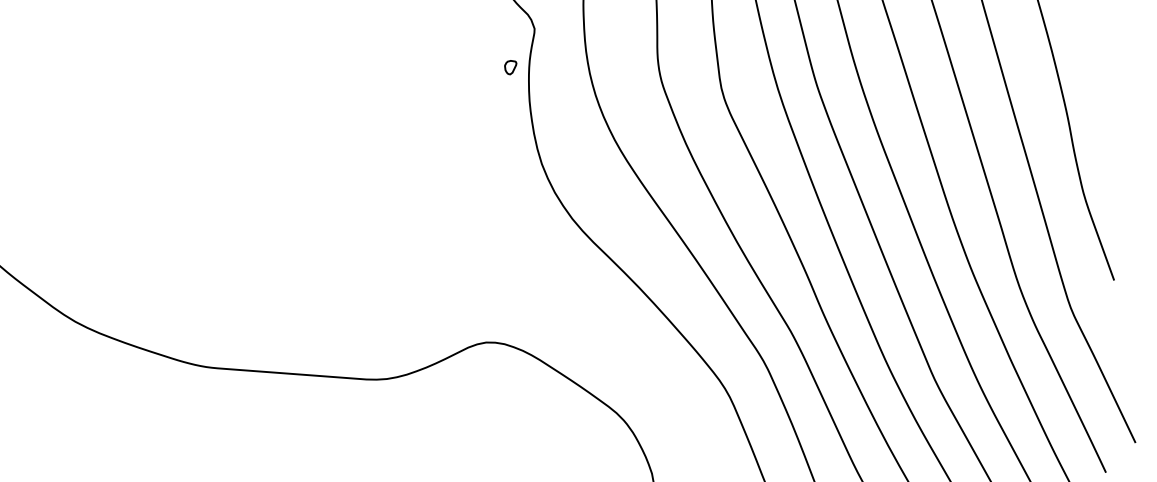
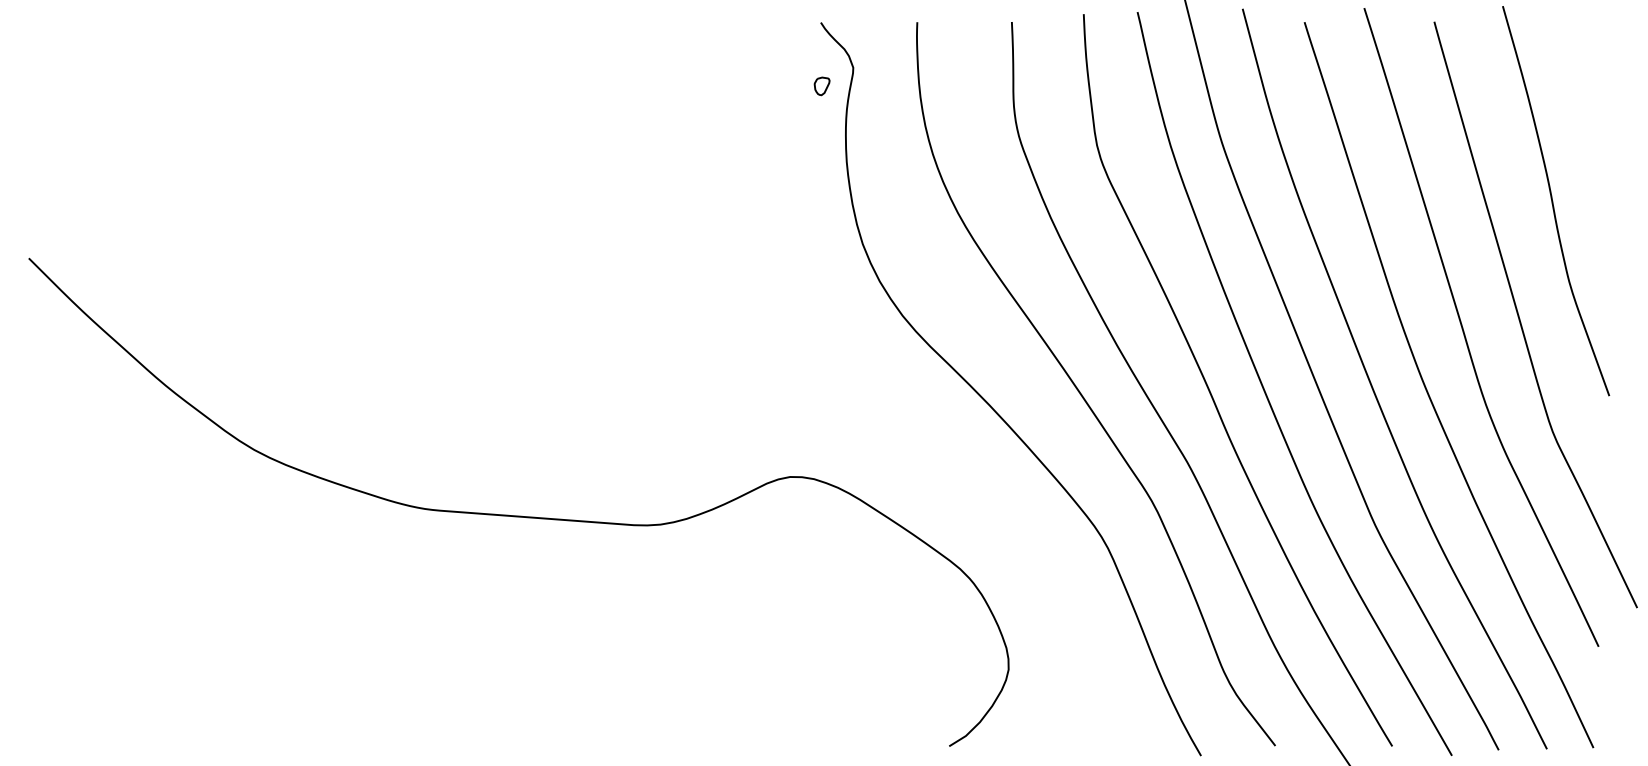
part: (510, 67) -> (821, 86), moved

